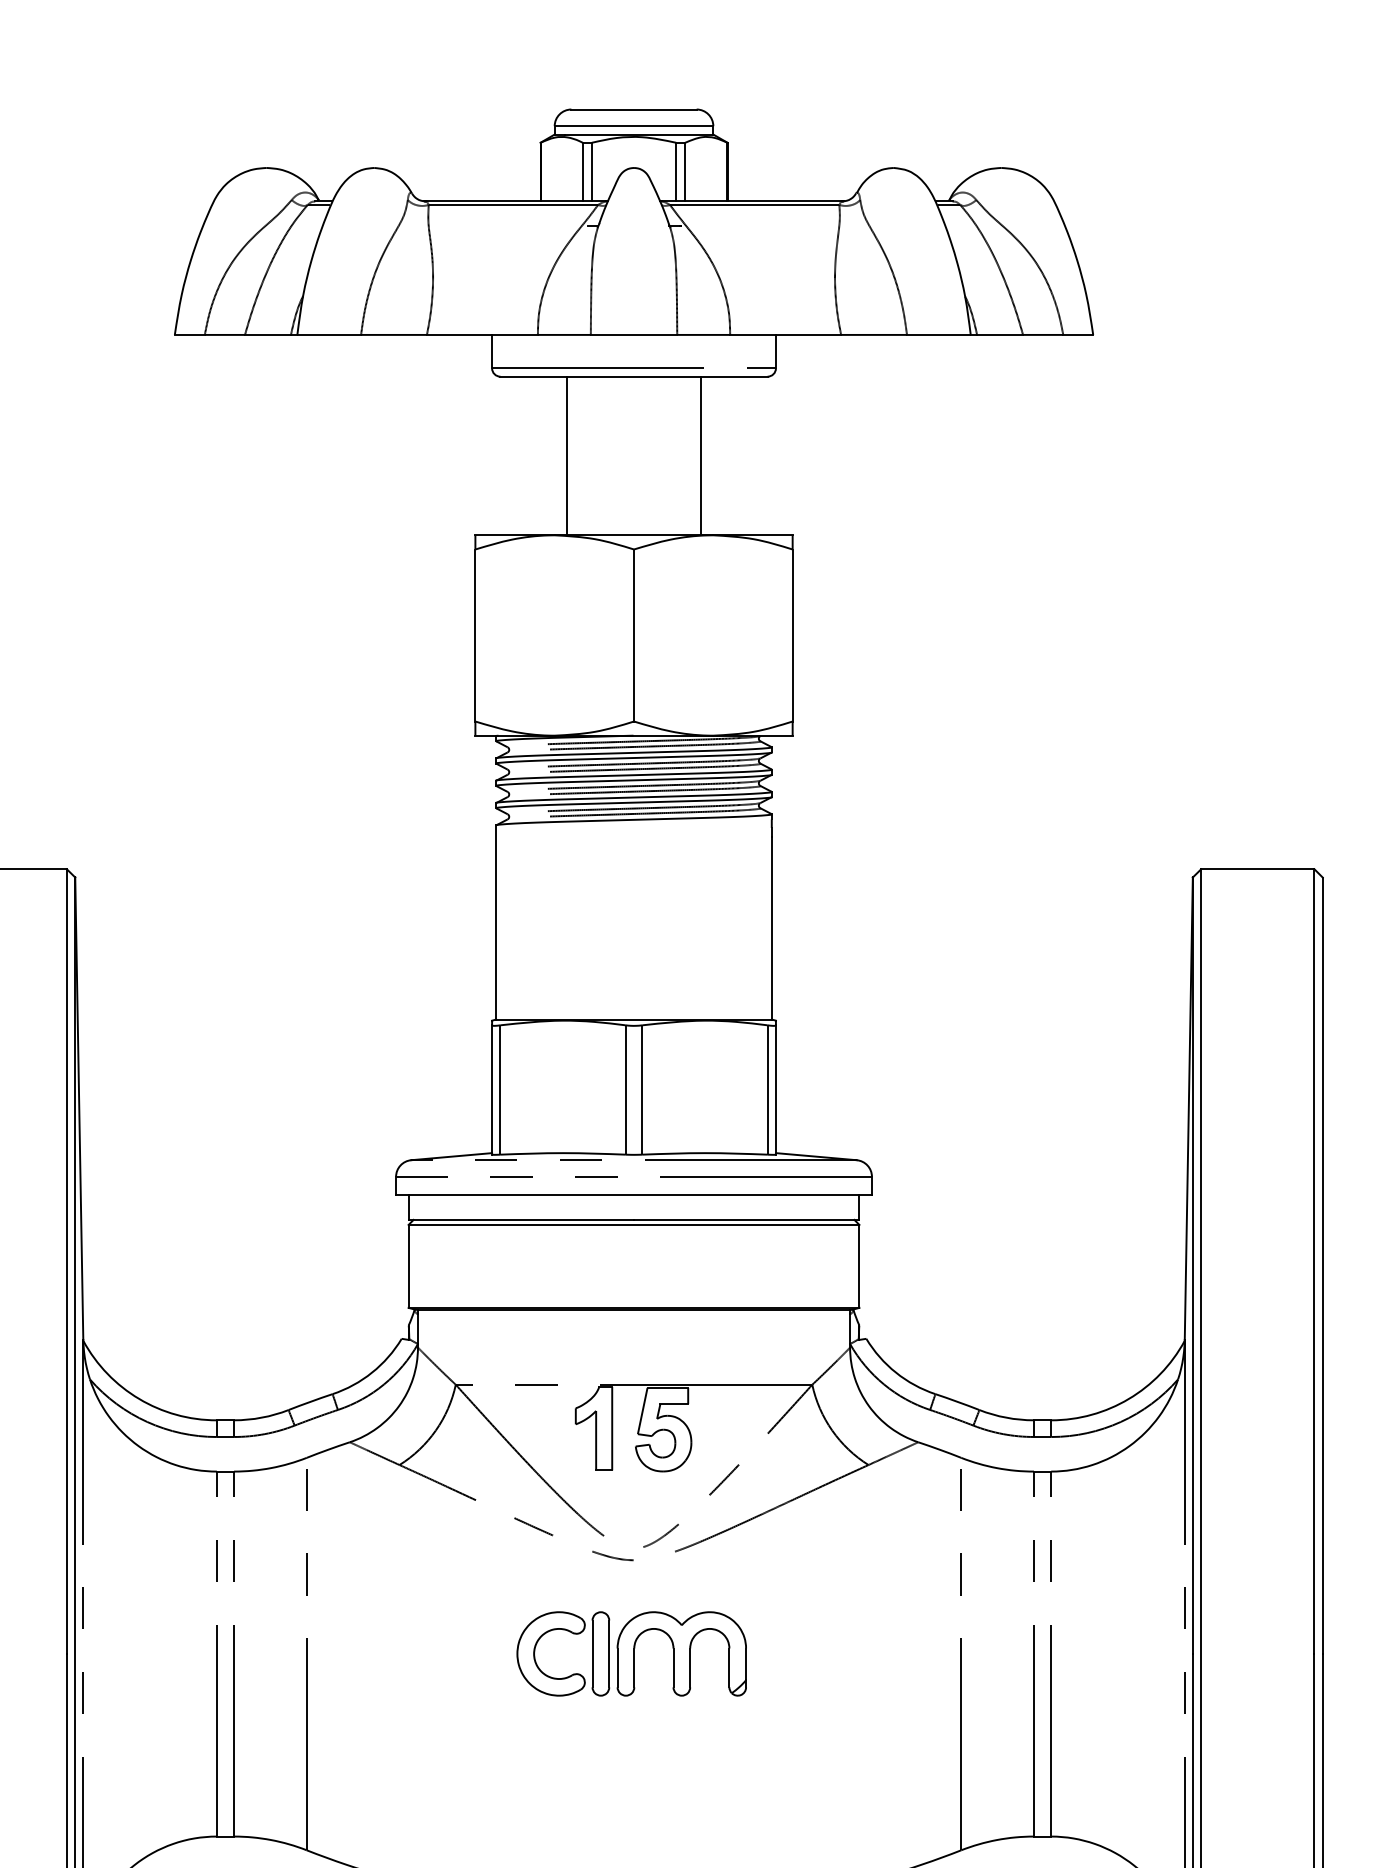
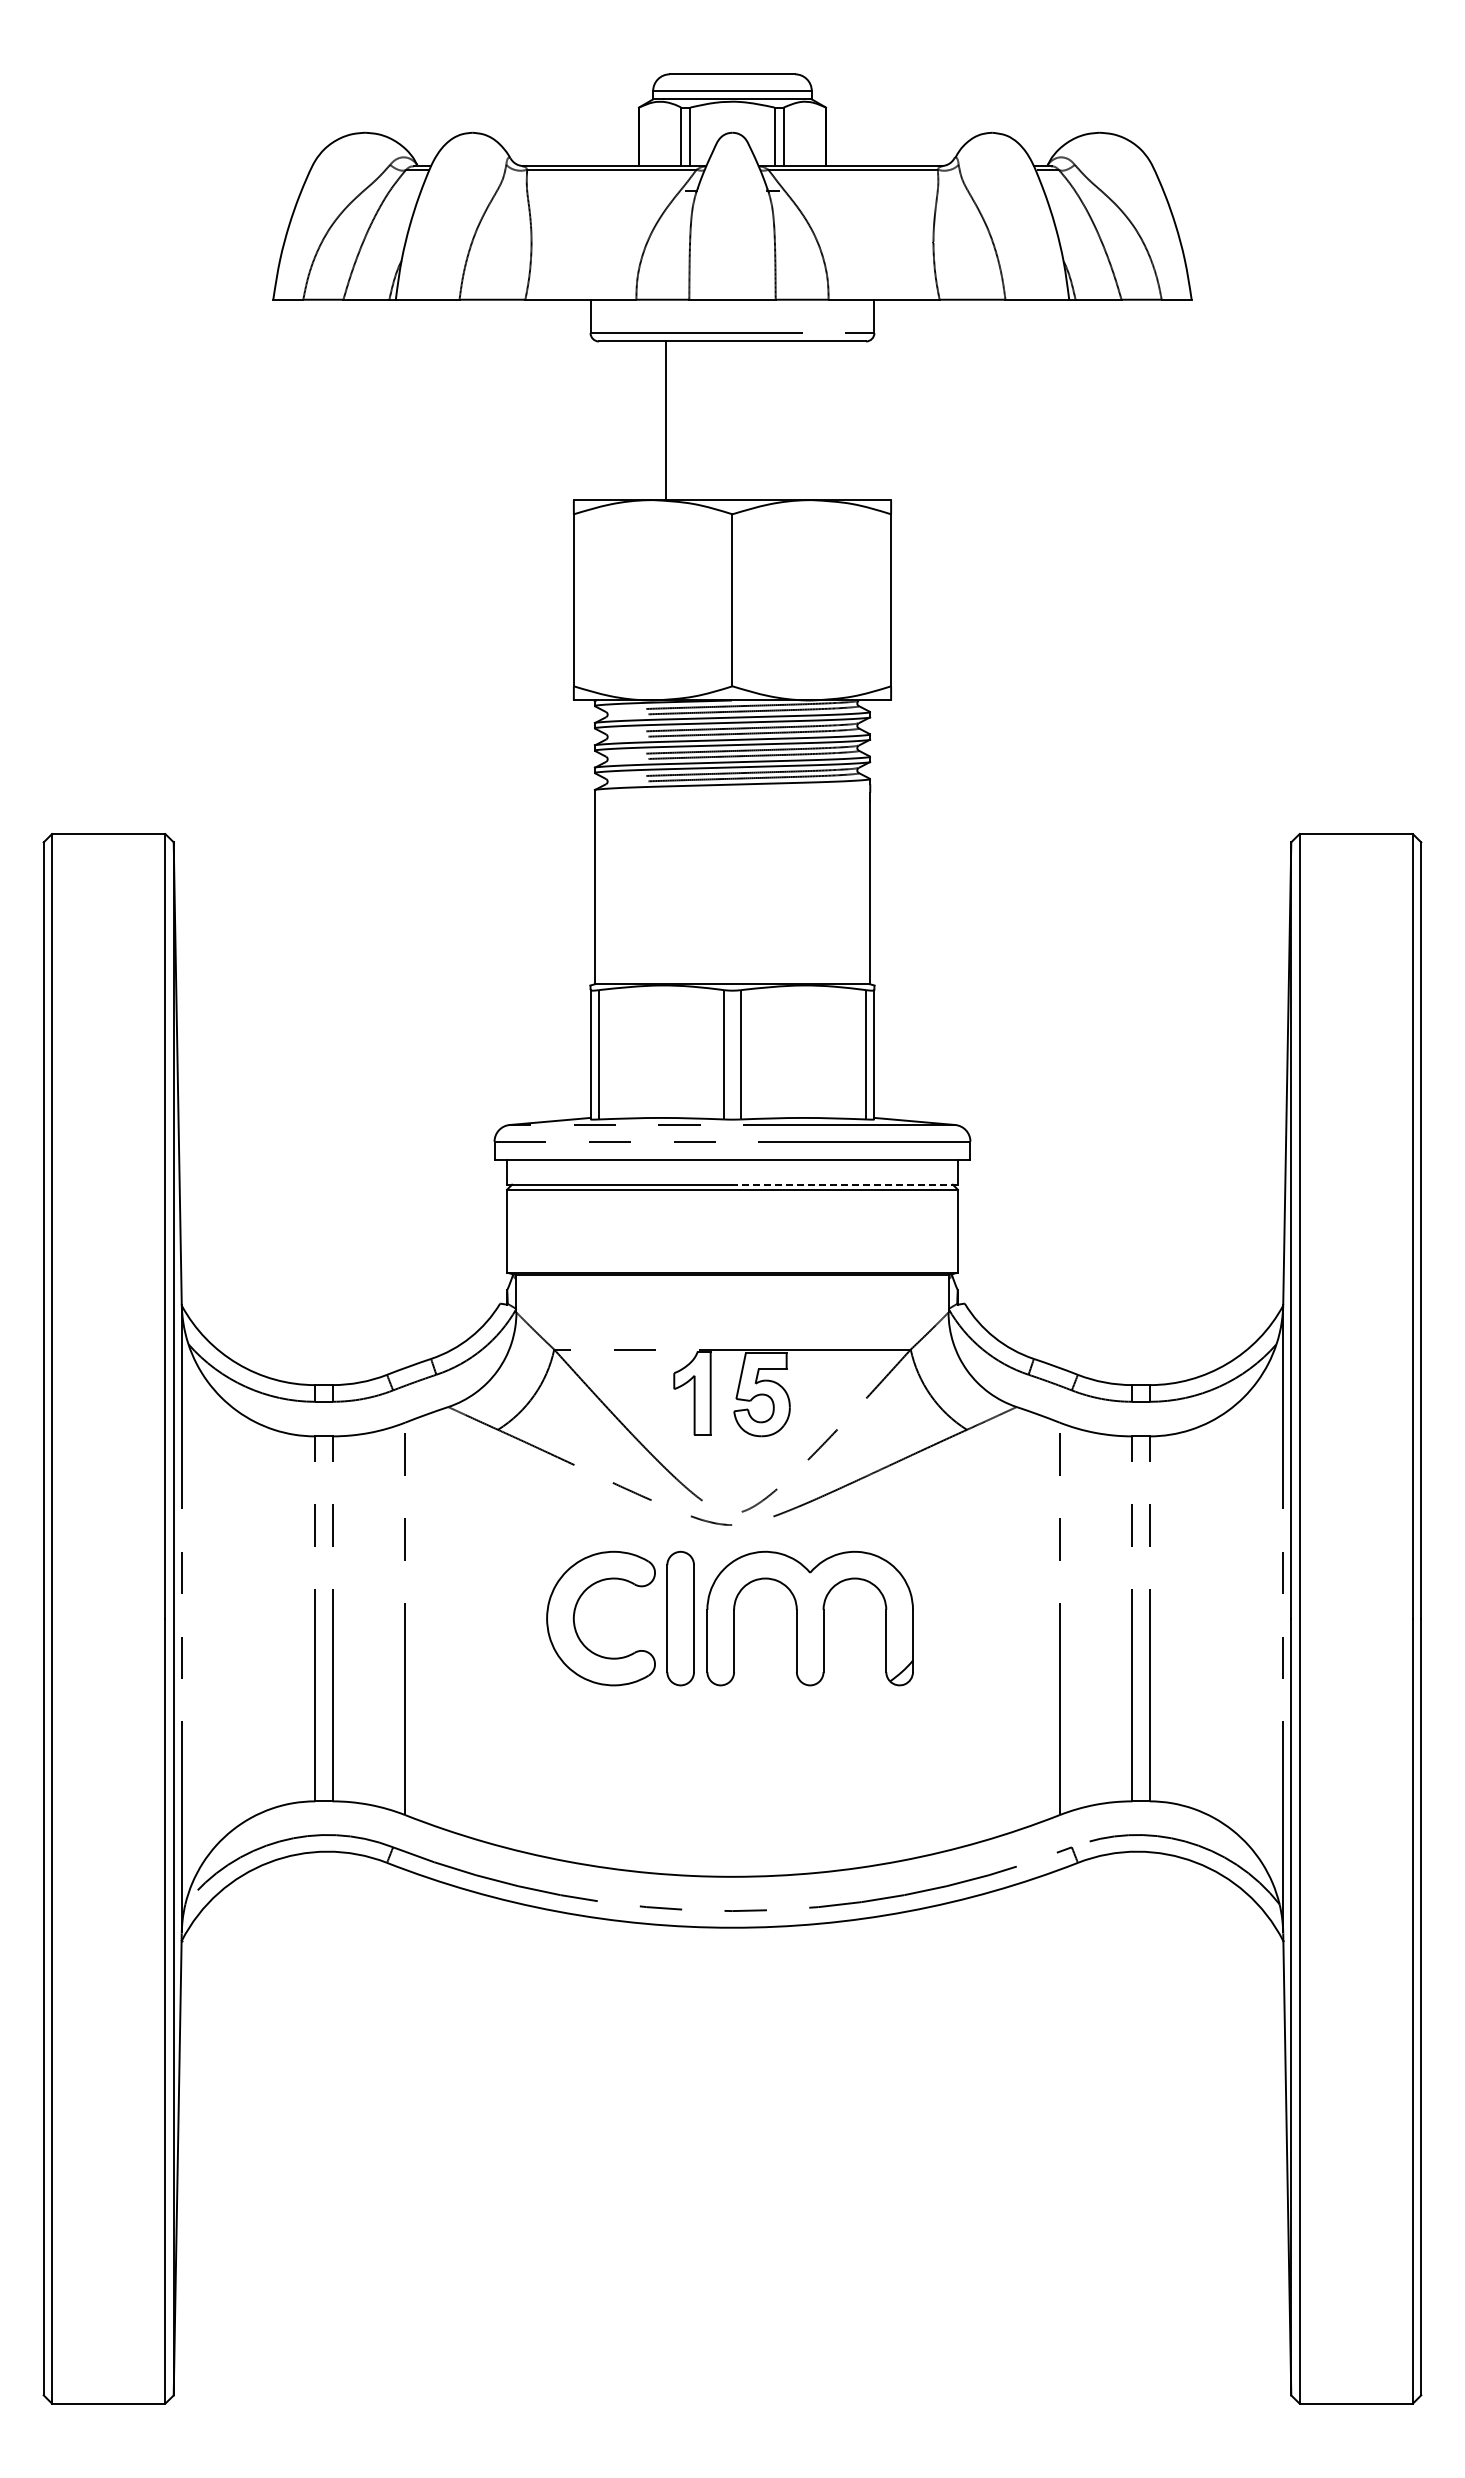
line: (701, 455) -> (799, 420), removed
line: (747, 1219) -> (845, 1184), solid -> dashed
part: (632, 1653) -> (730, 1618), size x1.6

